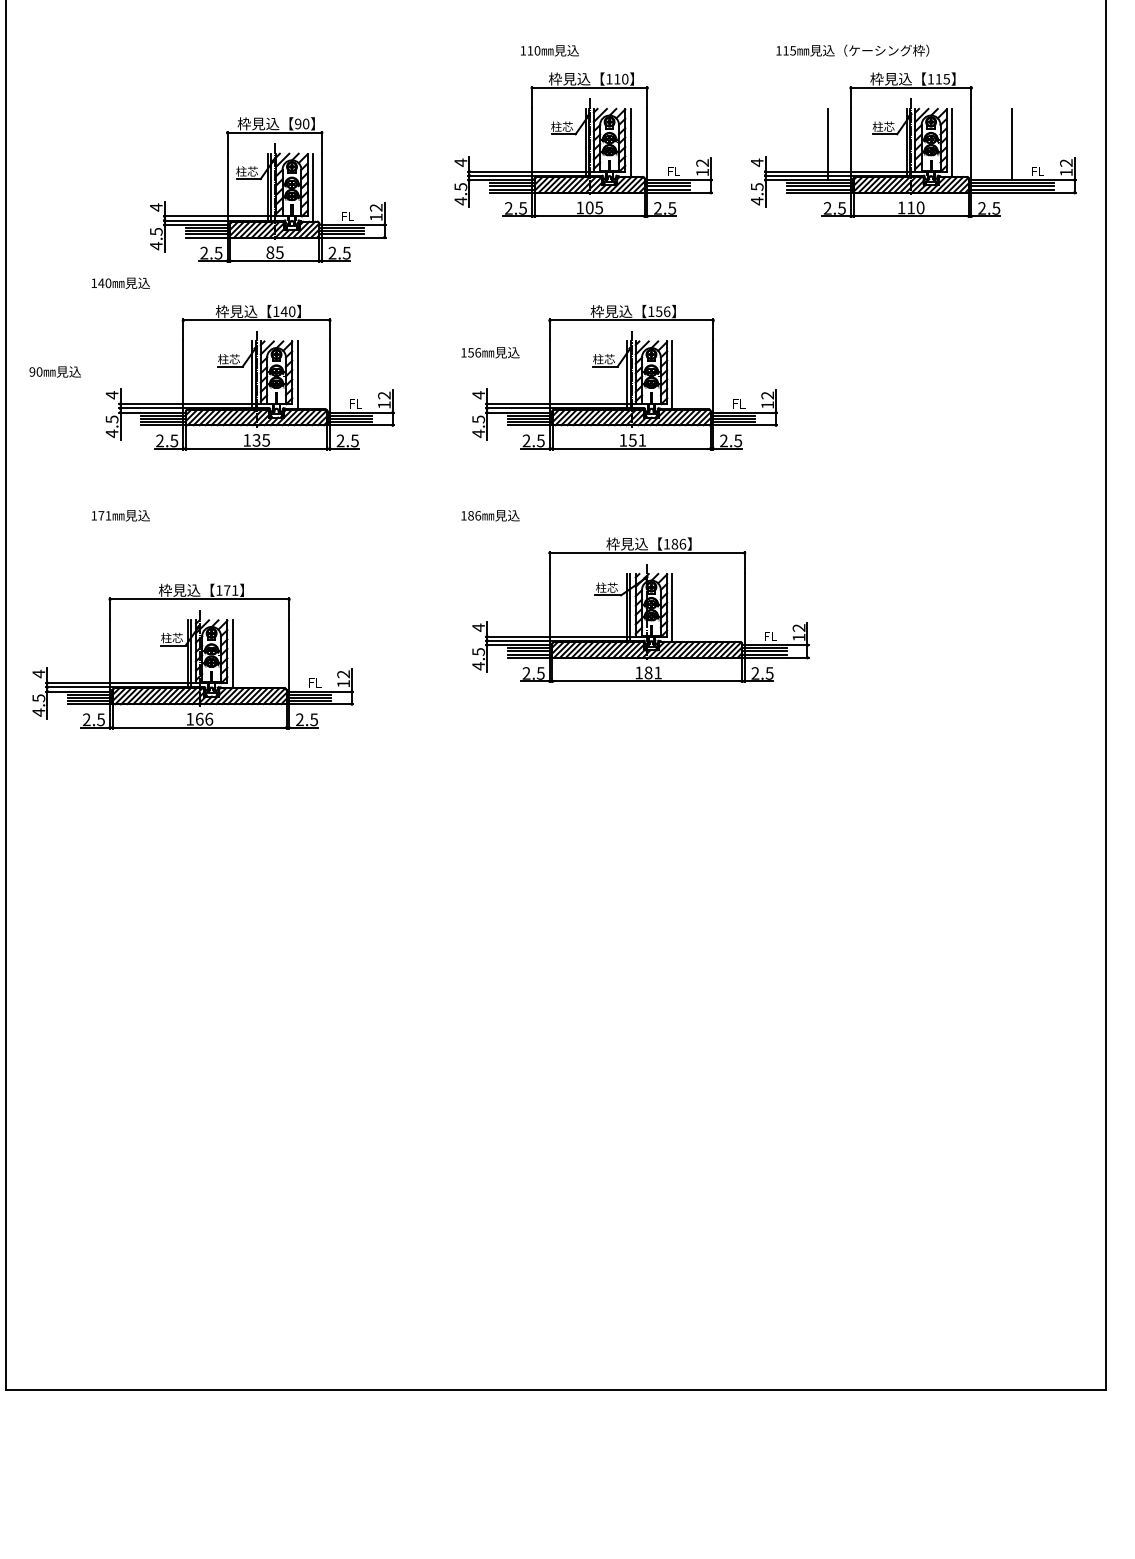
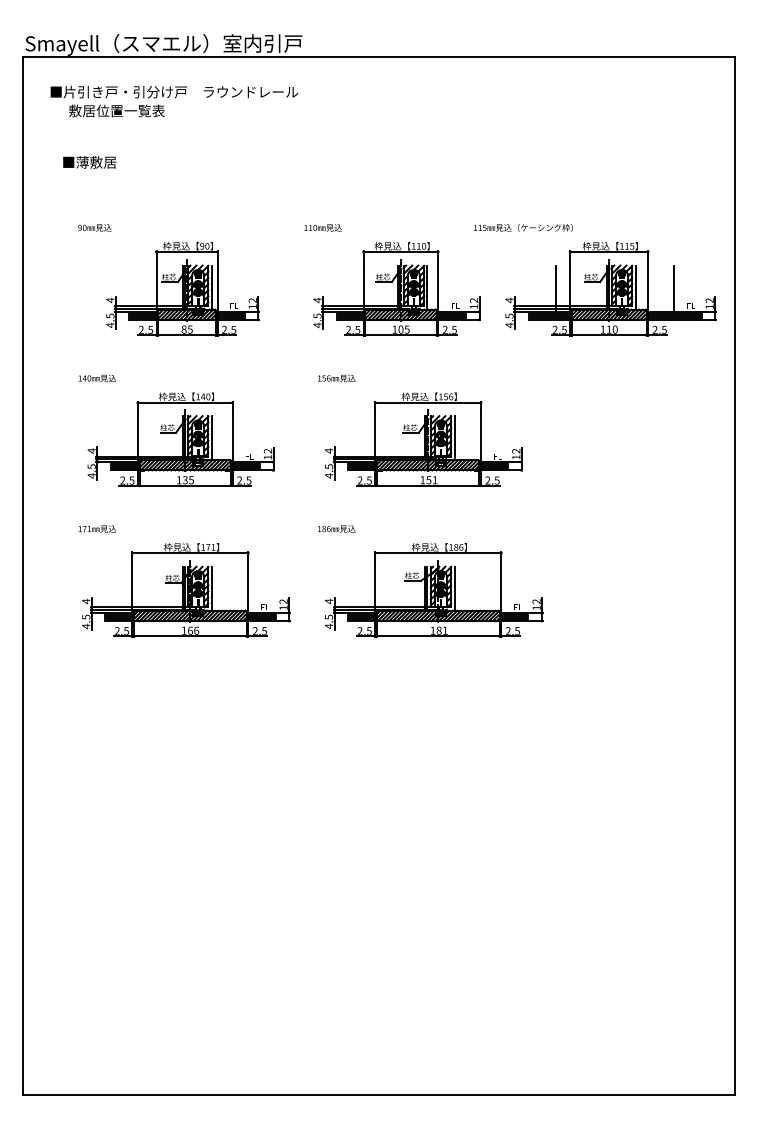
text: (548, 50) -> (322, 227), moved
text: (852, 50) -> (523, 227), moved
part: (267, 190) -> (182, 289), moved
text: (490, 352) -> (336, 378), moved
text: (54, 371) -> (94, 227), moved
part: (193, 657) -> (186, 590), moved

